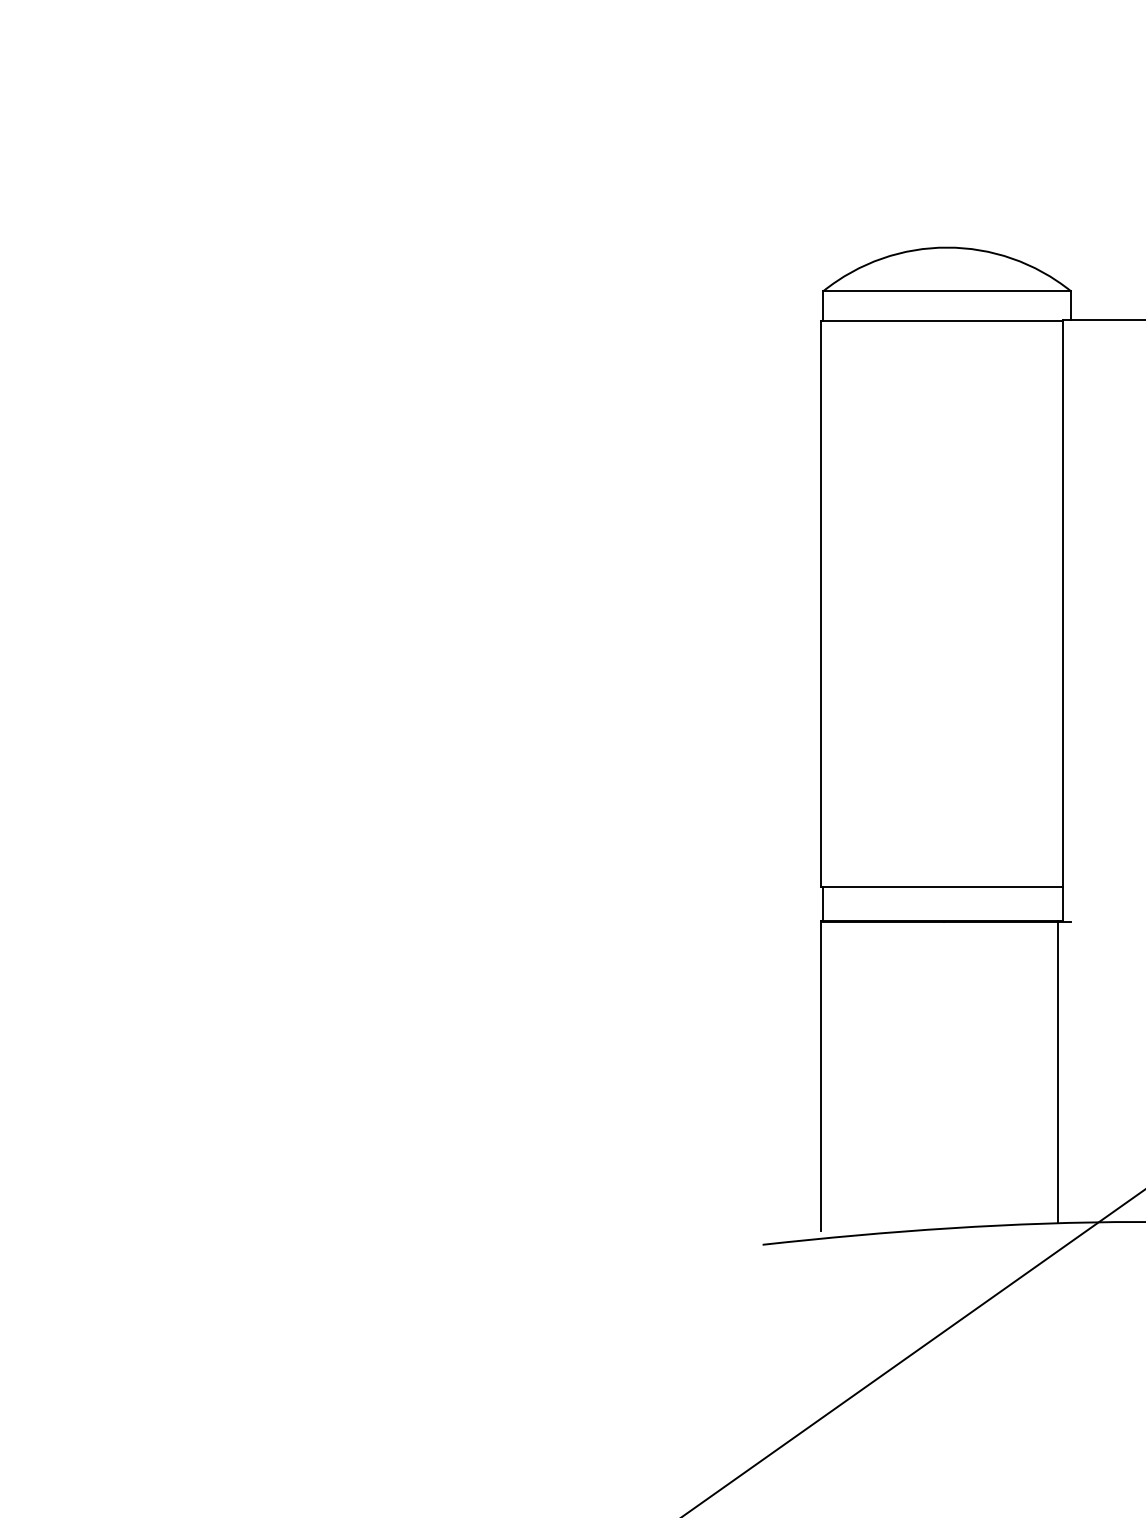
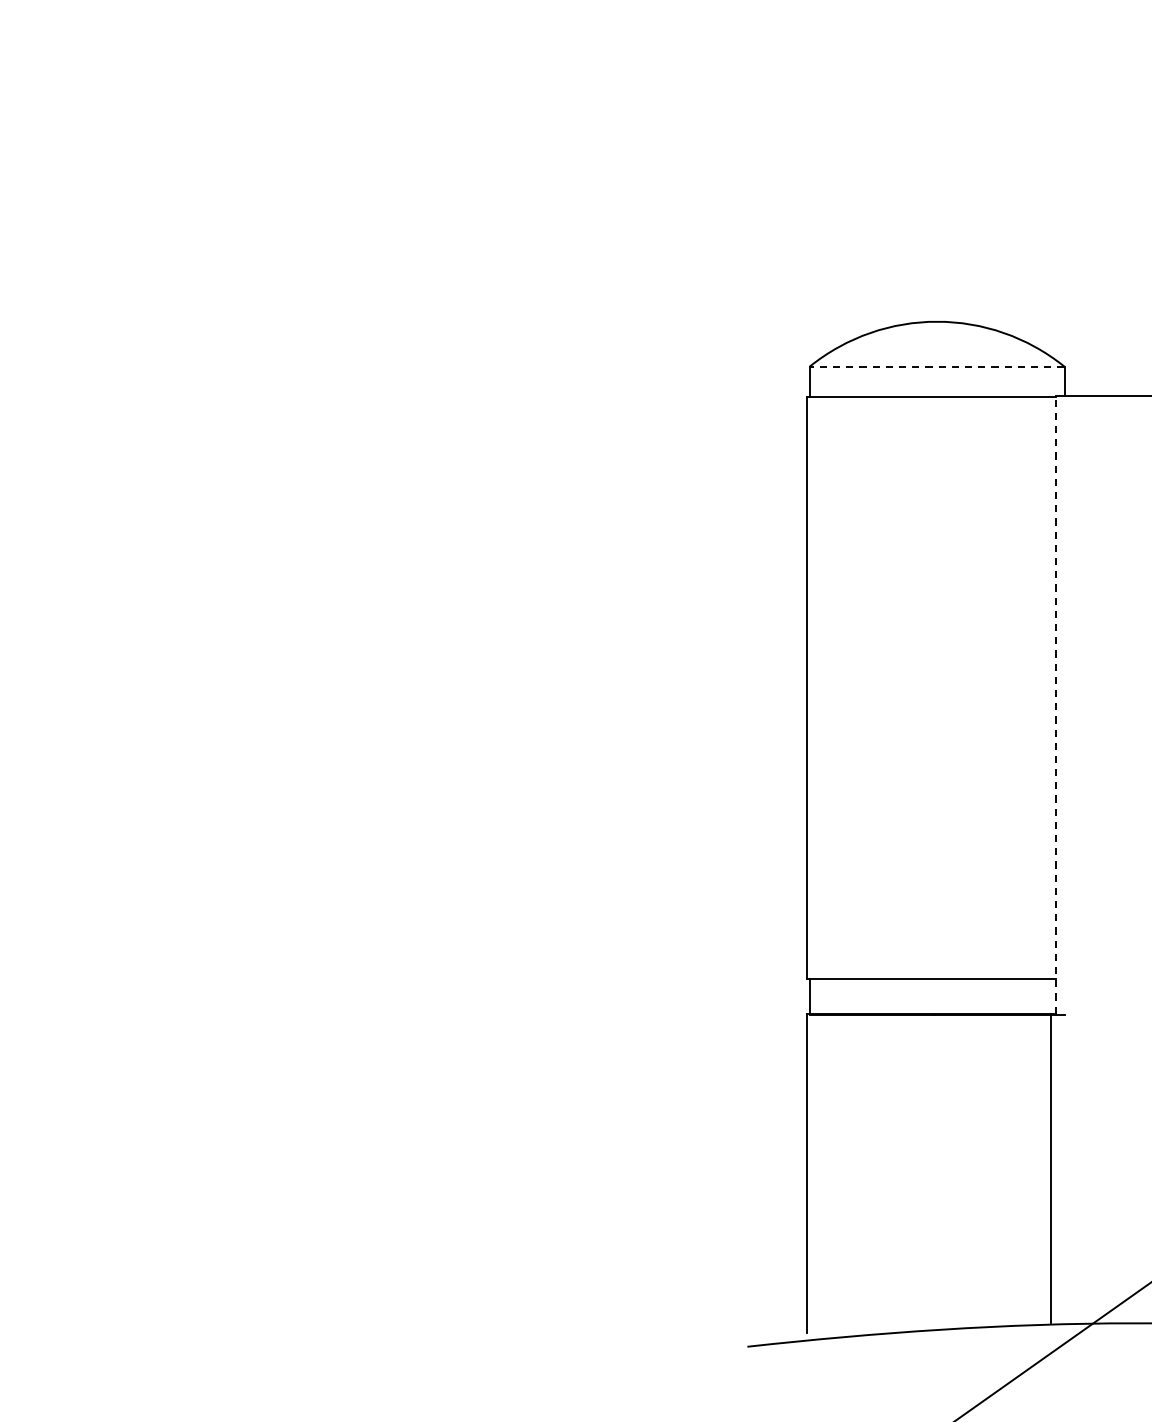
line: (946, 291) -> (936, 366), solid -> dashed
line: (1063, 620) -> (1056, 705), solid -> dashed

